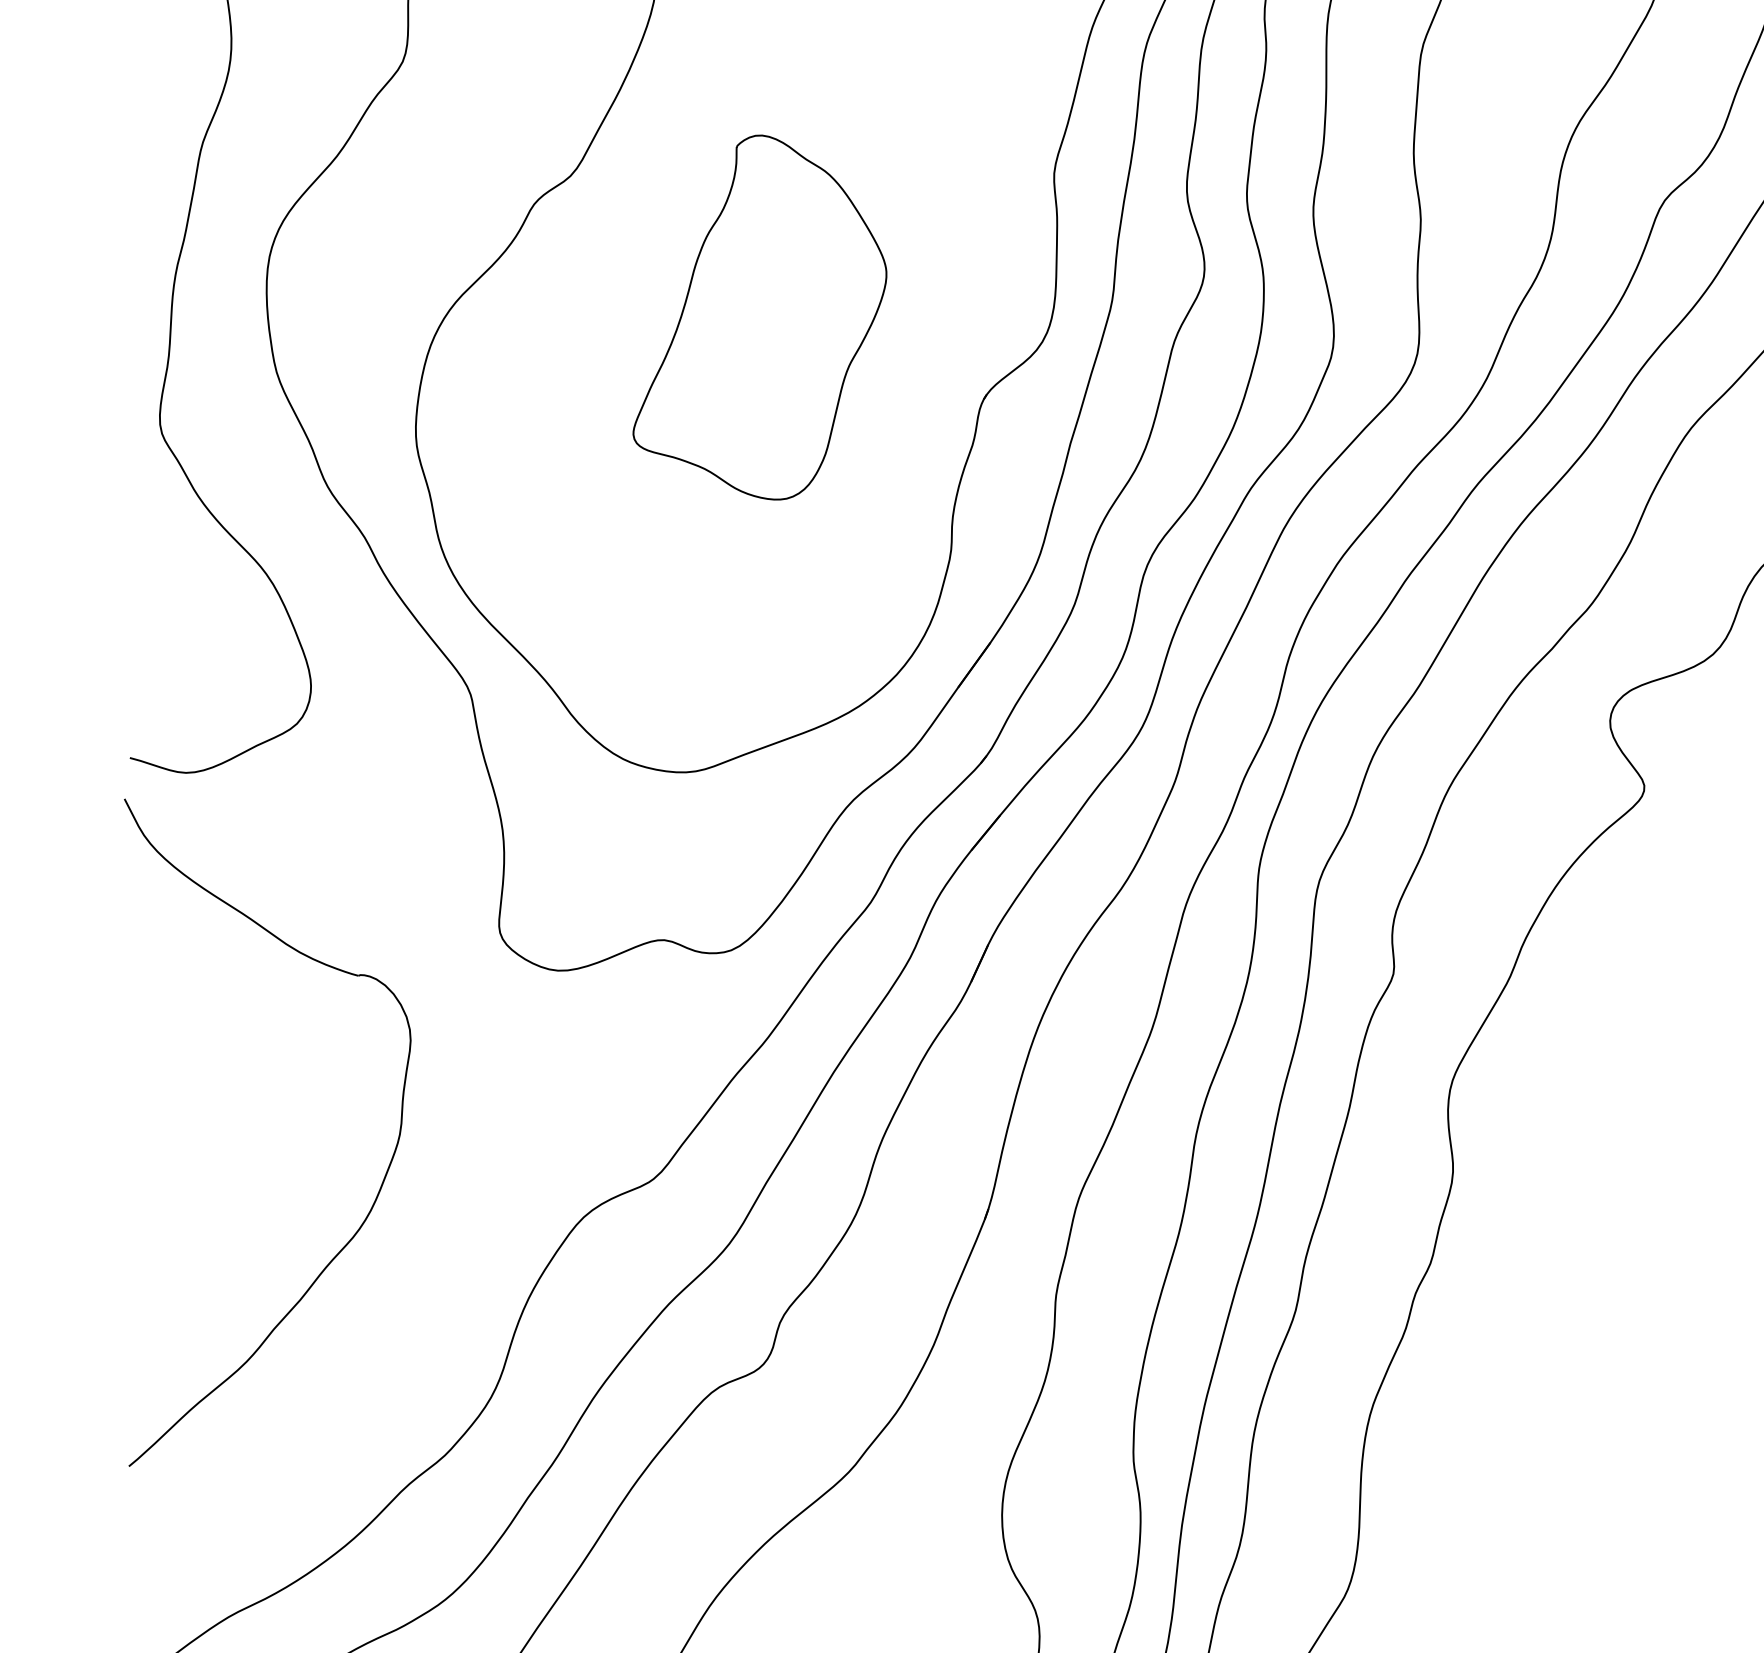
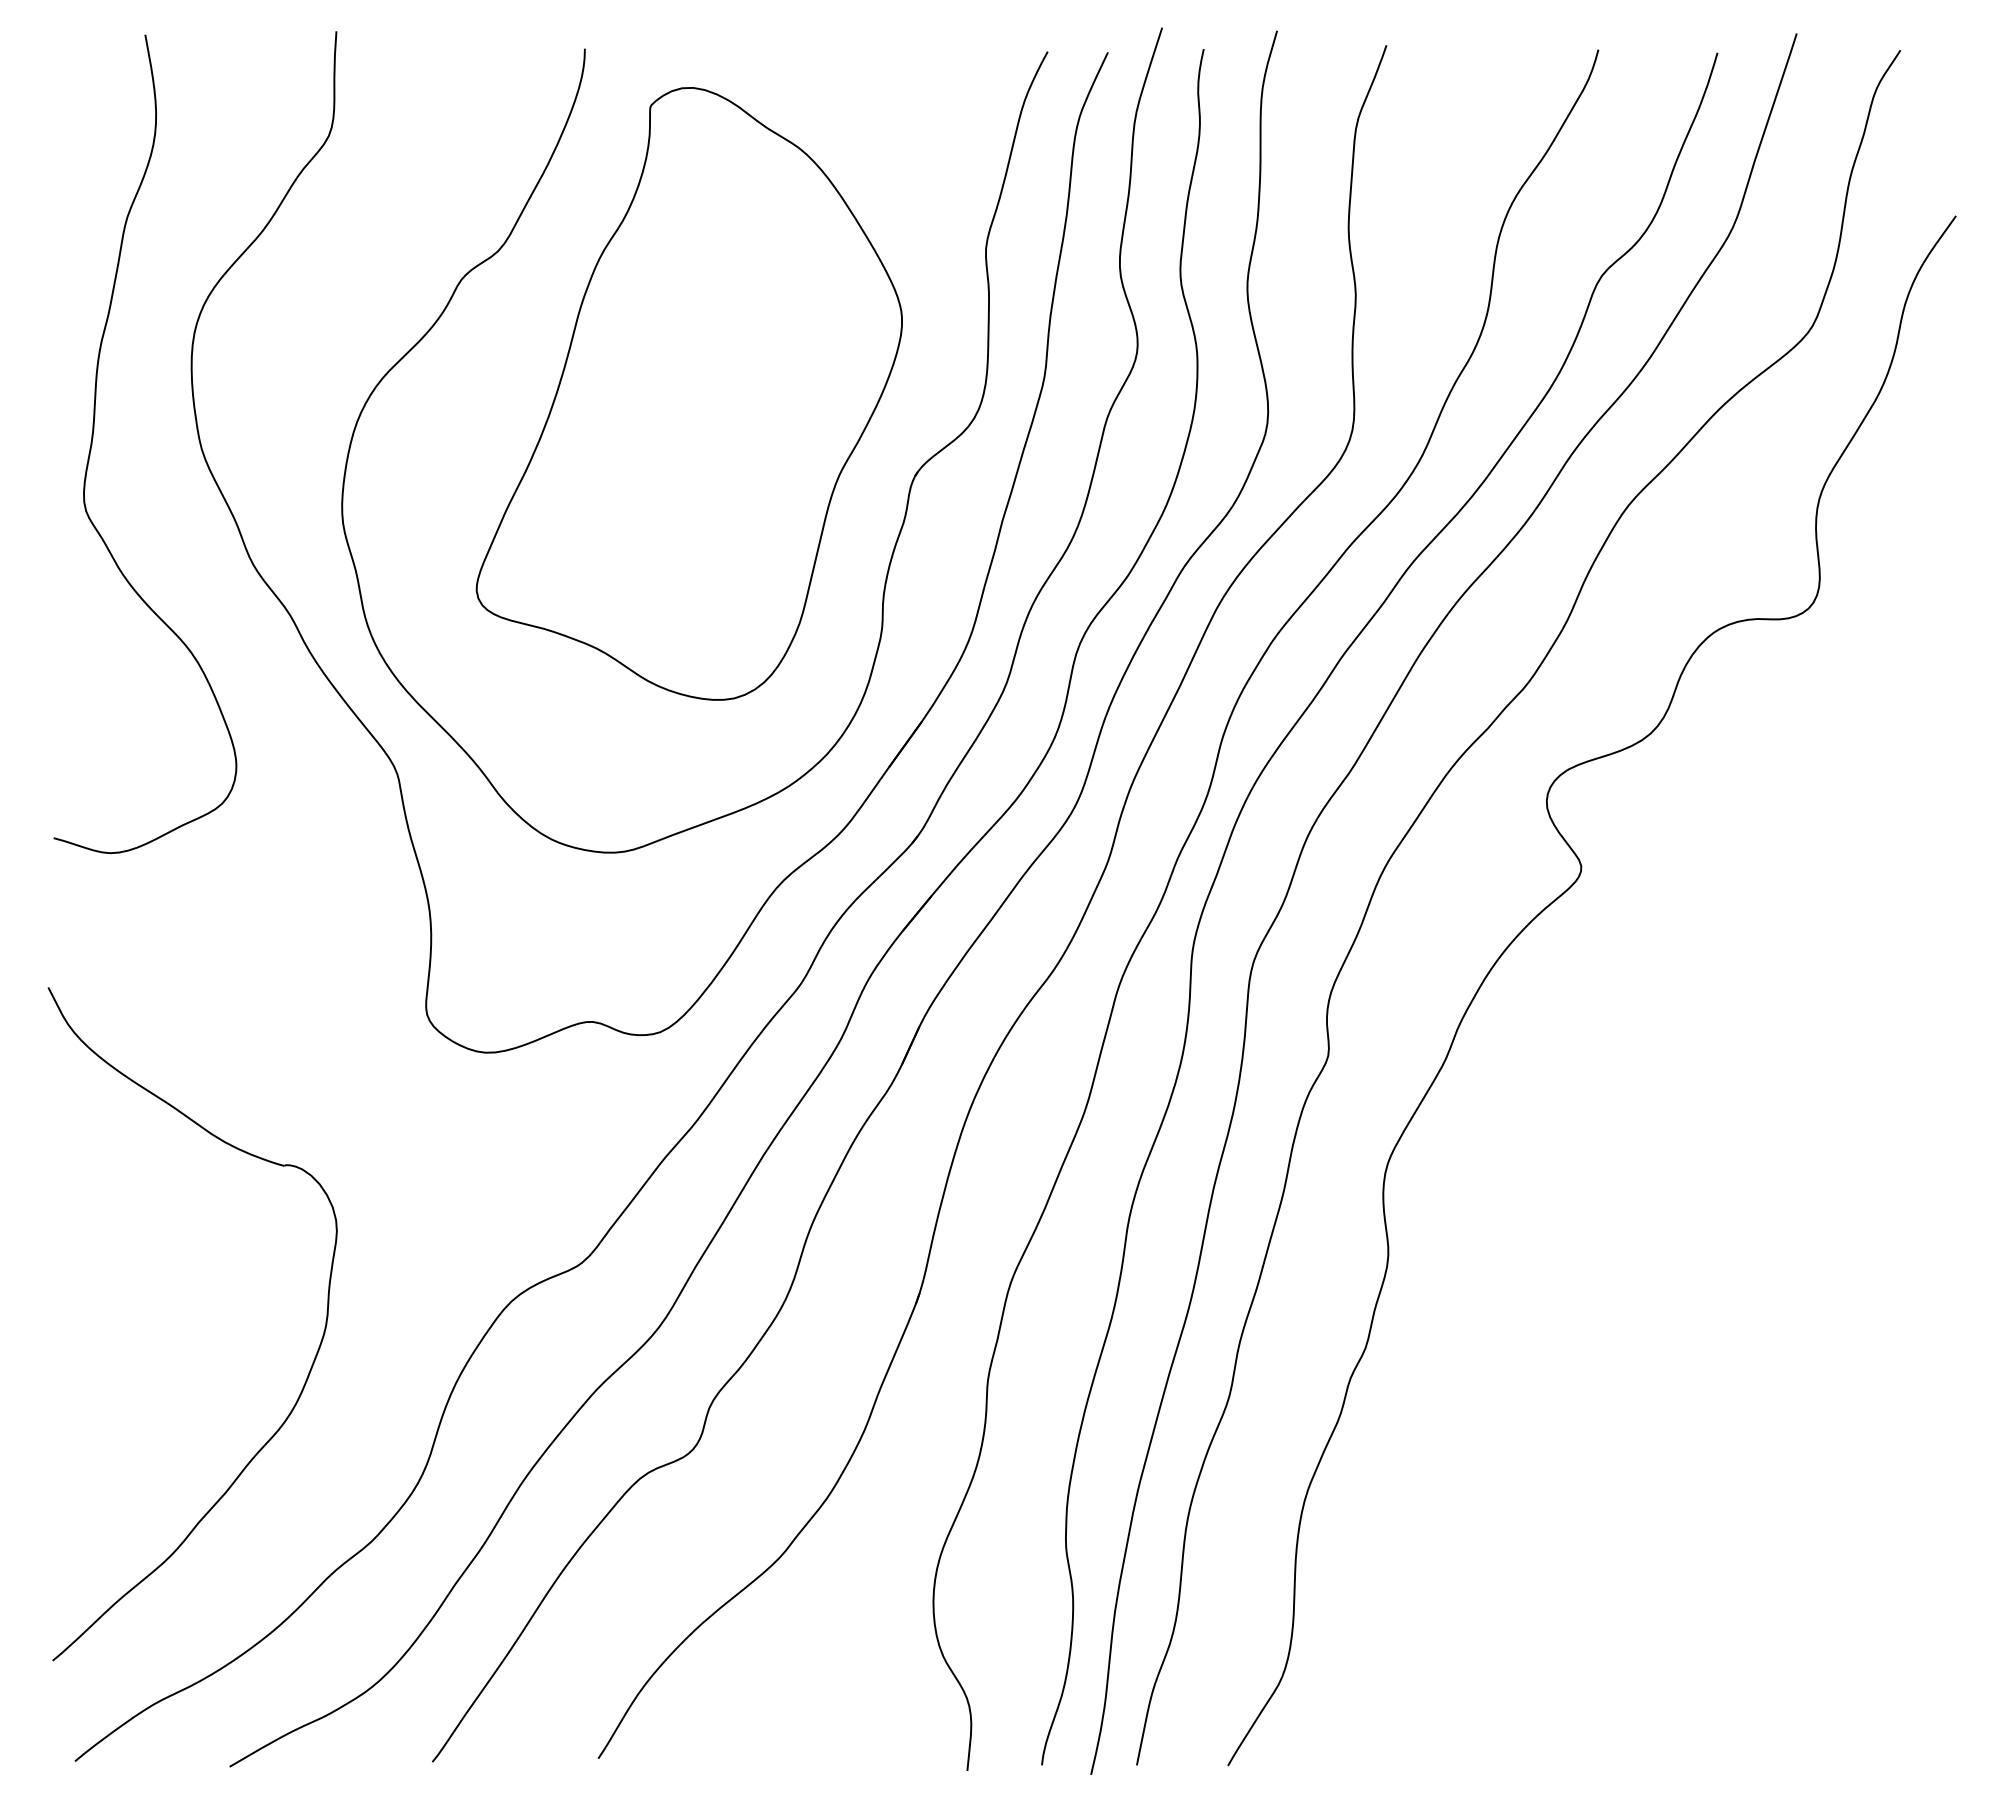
part: (759, 317) -> (688, 393), size x1.67
part: (382, 1180) -> (308, 1372), moved

